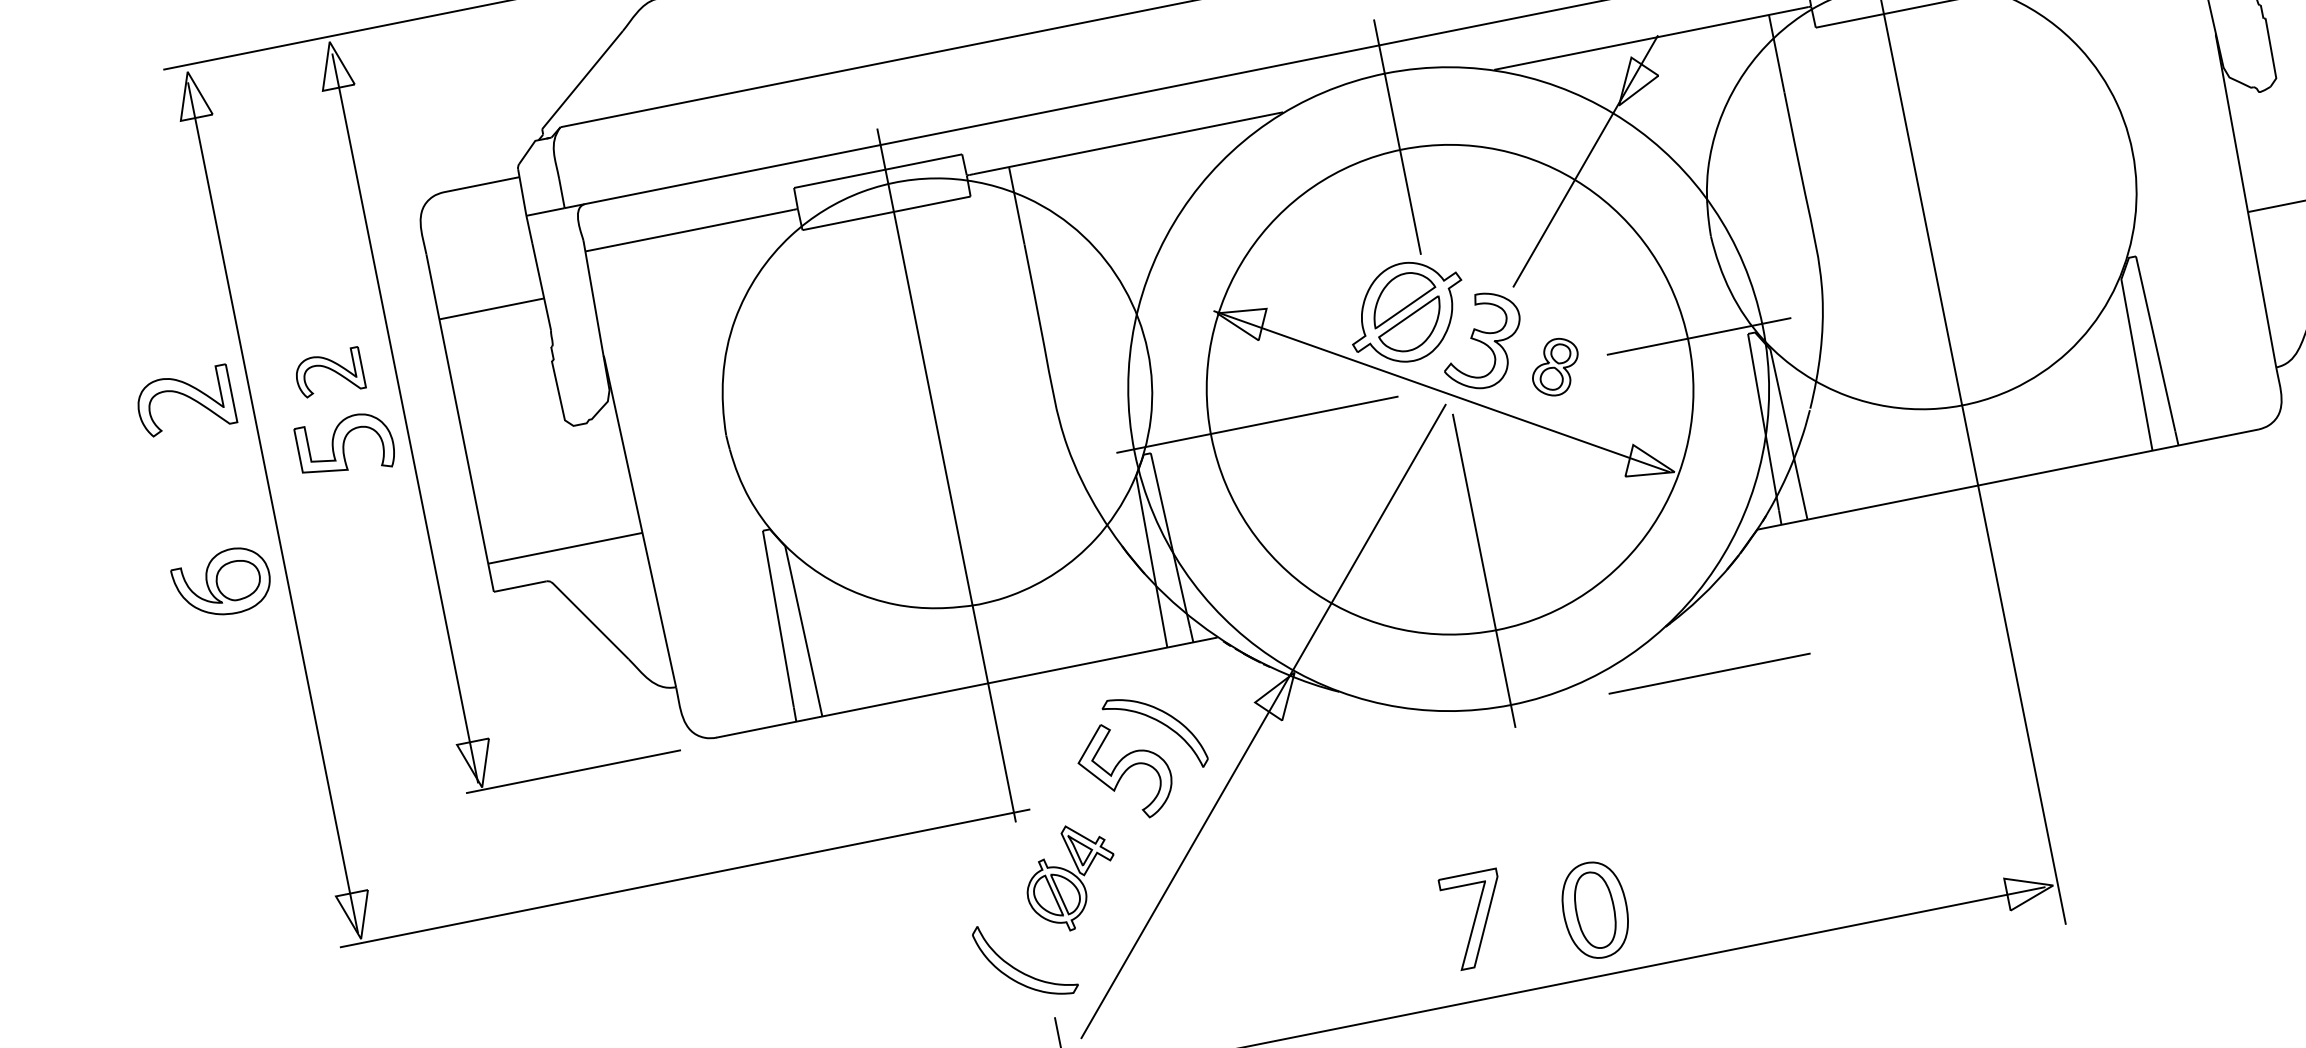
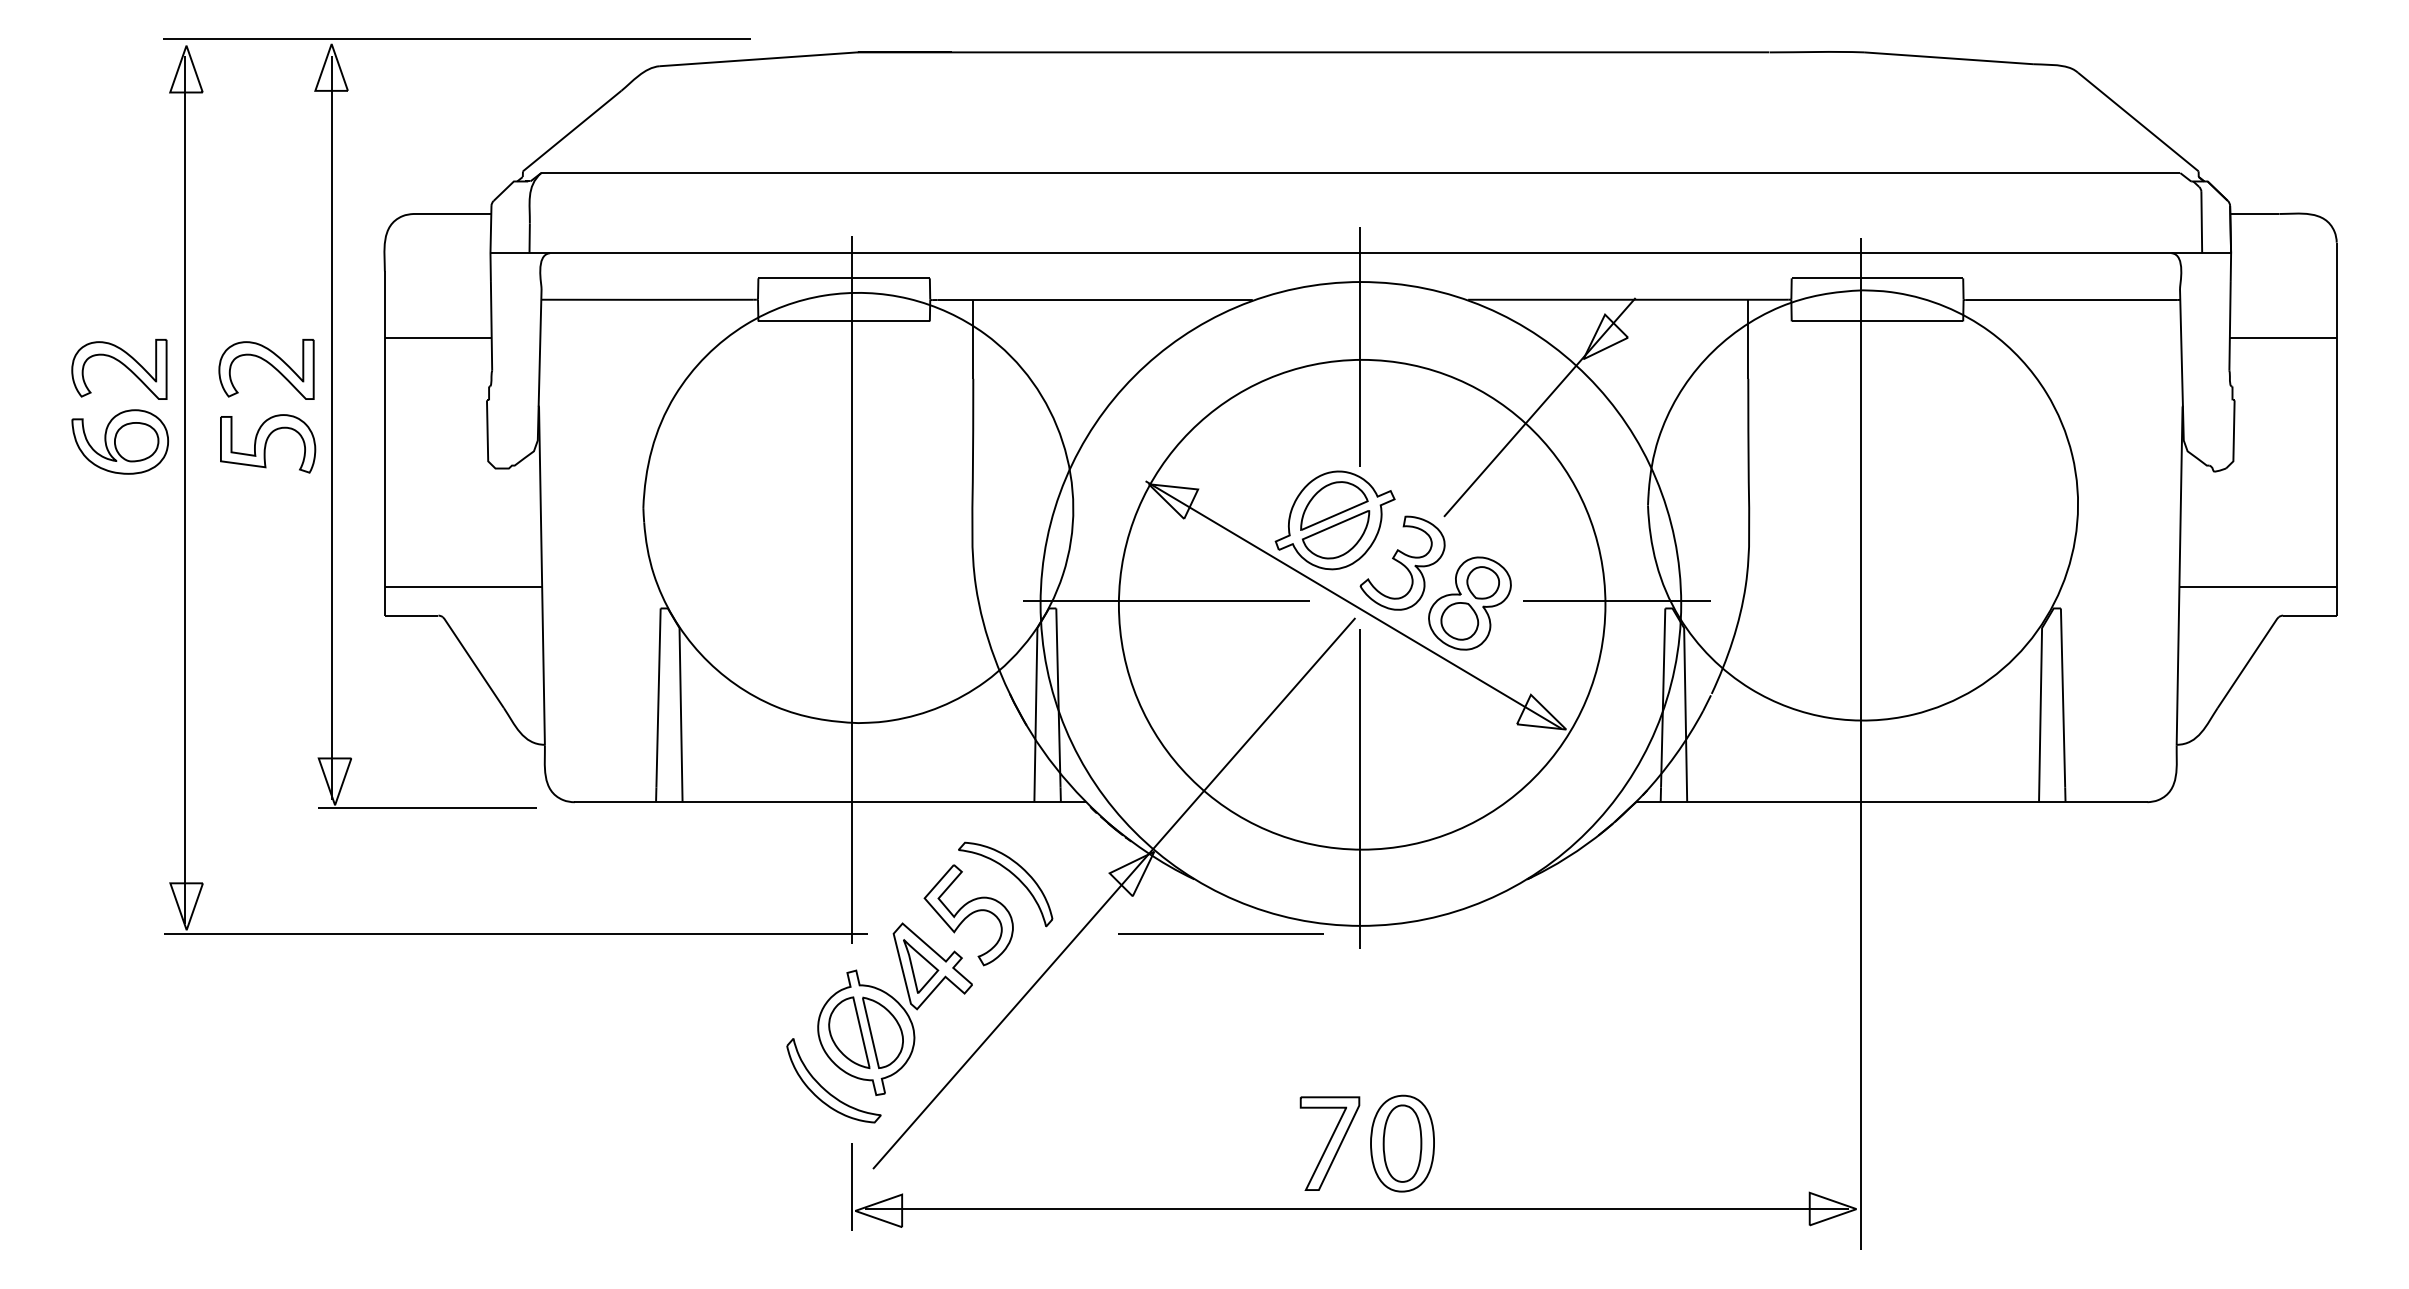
part: (1555, 367) -> (1469, 603), size x1.67
part: (329, 373) -> (266, 369), size x1.43
part: (222, 582) -> (120, 441), moved
line: (1708, 673) -> (1220, 933), moved
part: (1070, 877) -> (894, 1008), size x1.67
part: (1475, 919) -> (1329, 1143), moved

